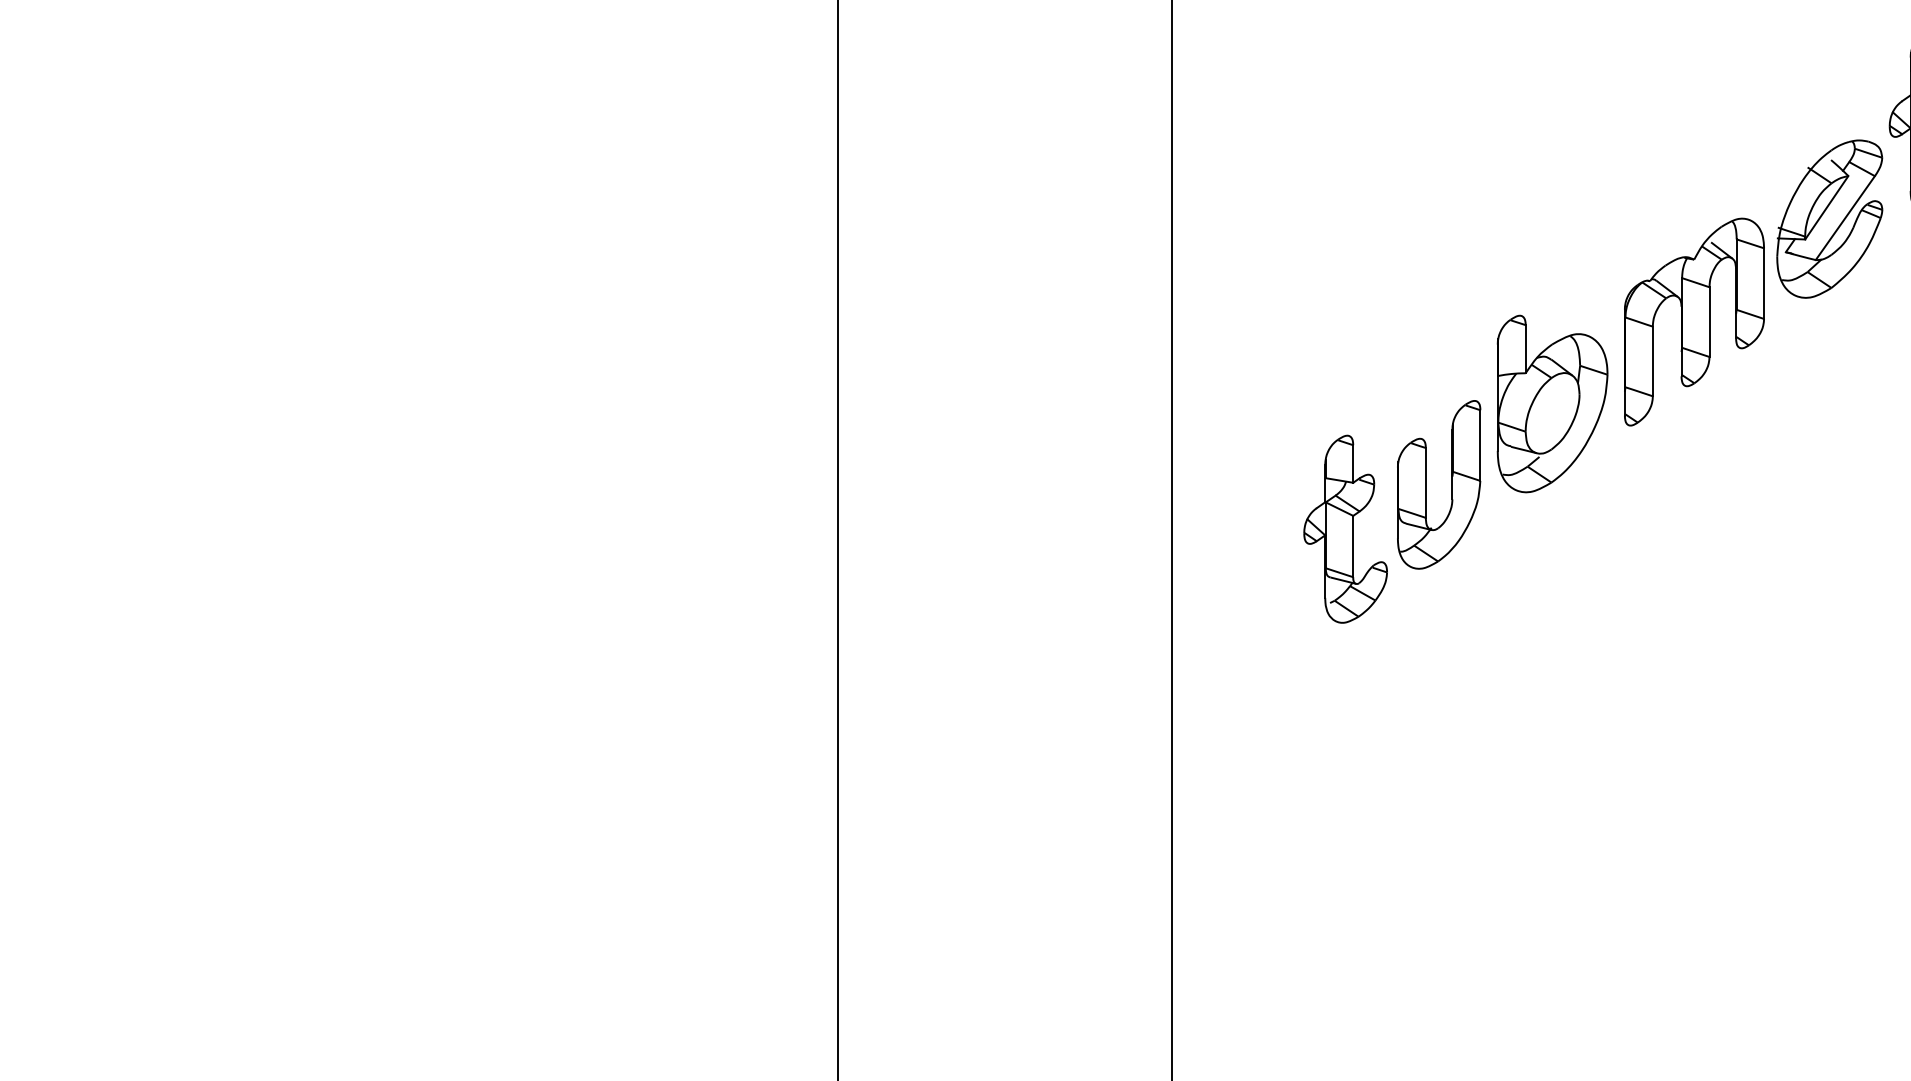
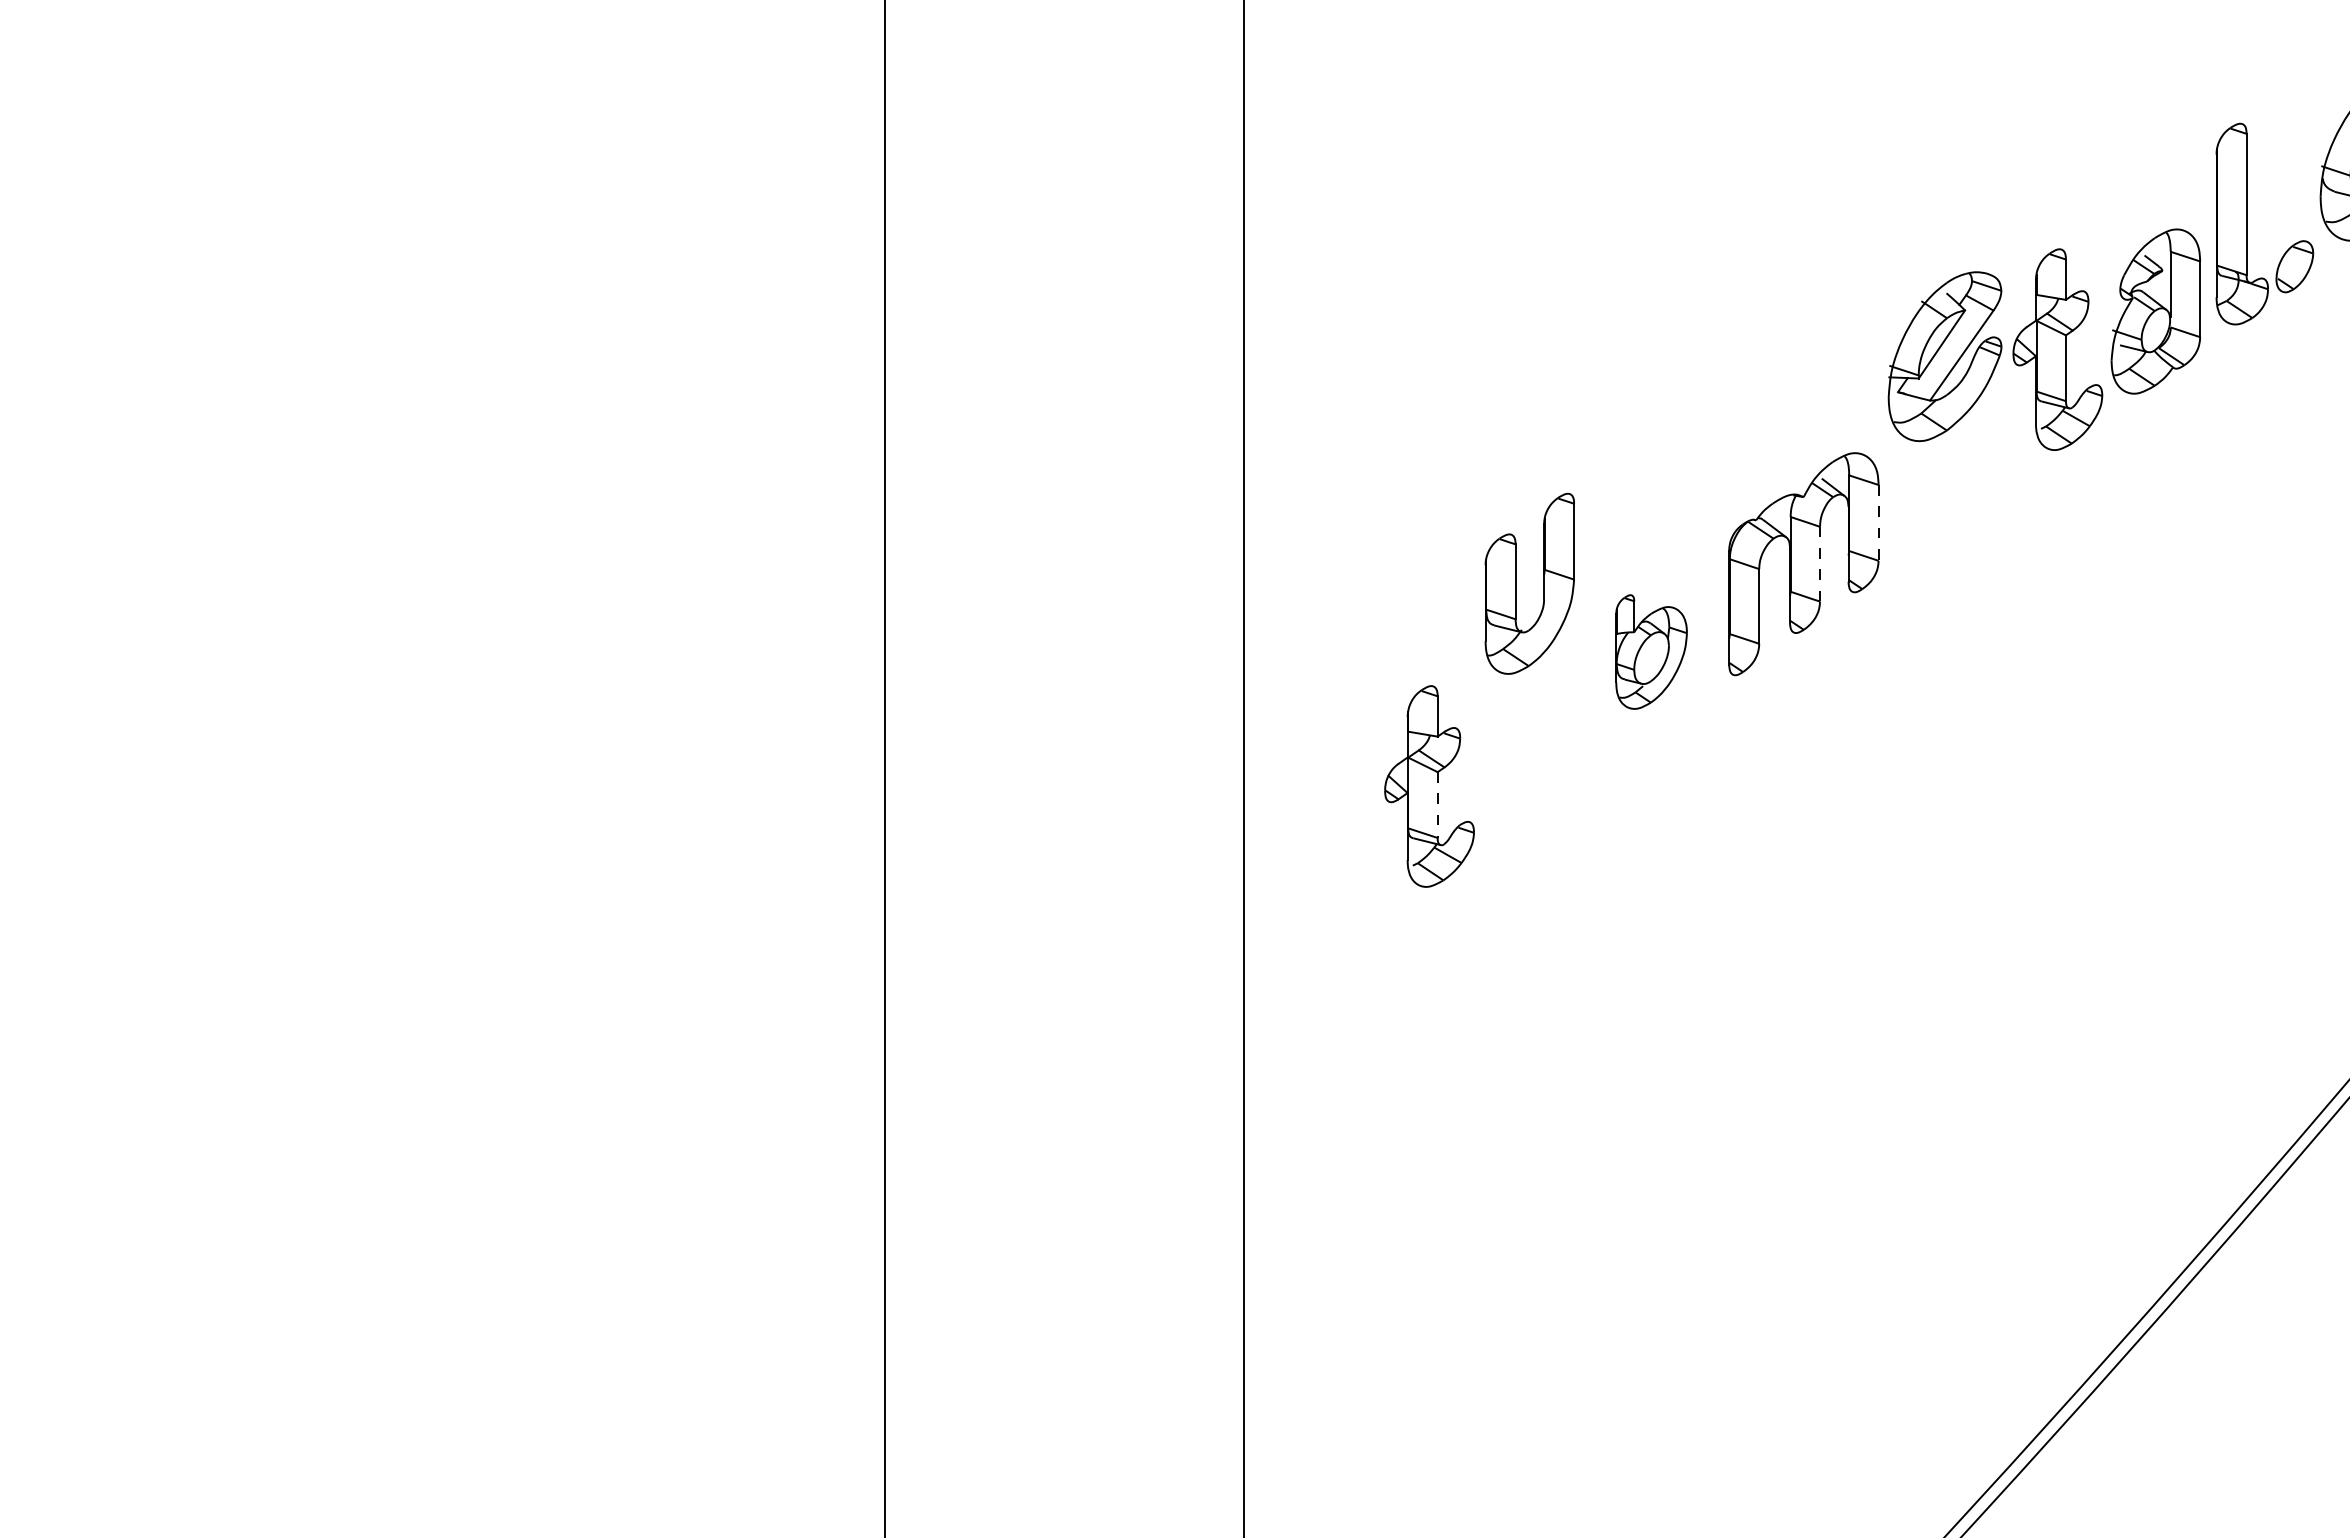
part: (1829, 218) -> (1944, 356), moved
line: (1763, 283) -> (1878, 522), solid -> dashed
line: (1709, 322) -> (1820, 564), solid -> dashed
part: (1552, 403) -> (1651, 651), size x0.6
part: (1426, 484) -> (1516, 583), moved
line: (1353, 546) -> (1437, 805), solid -> dashed

